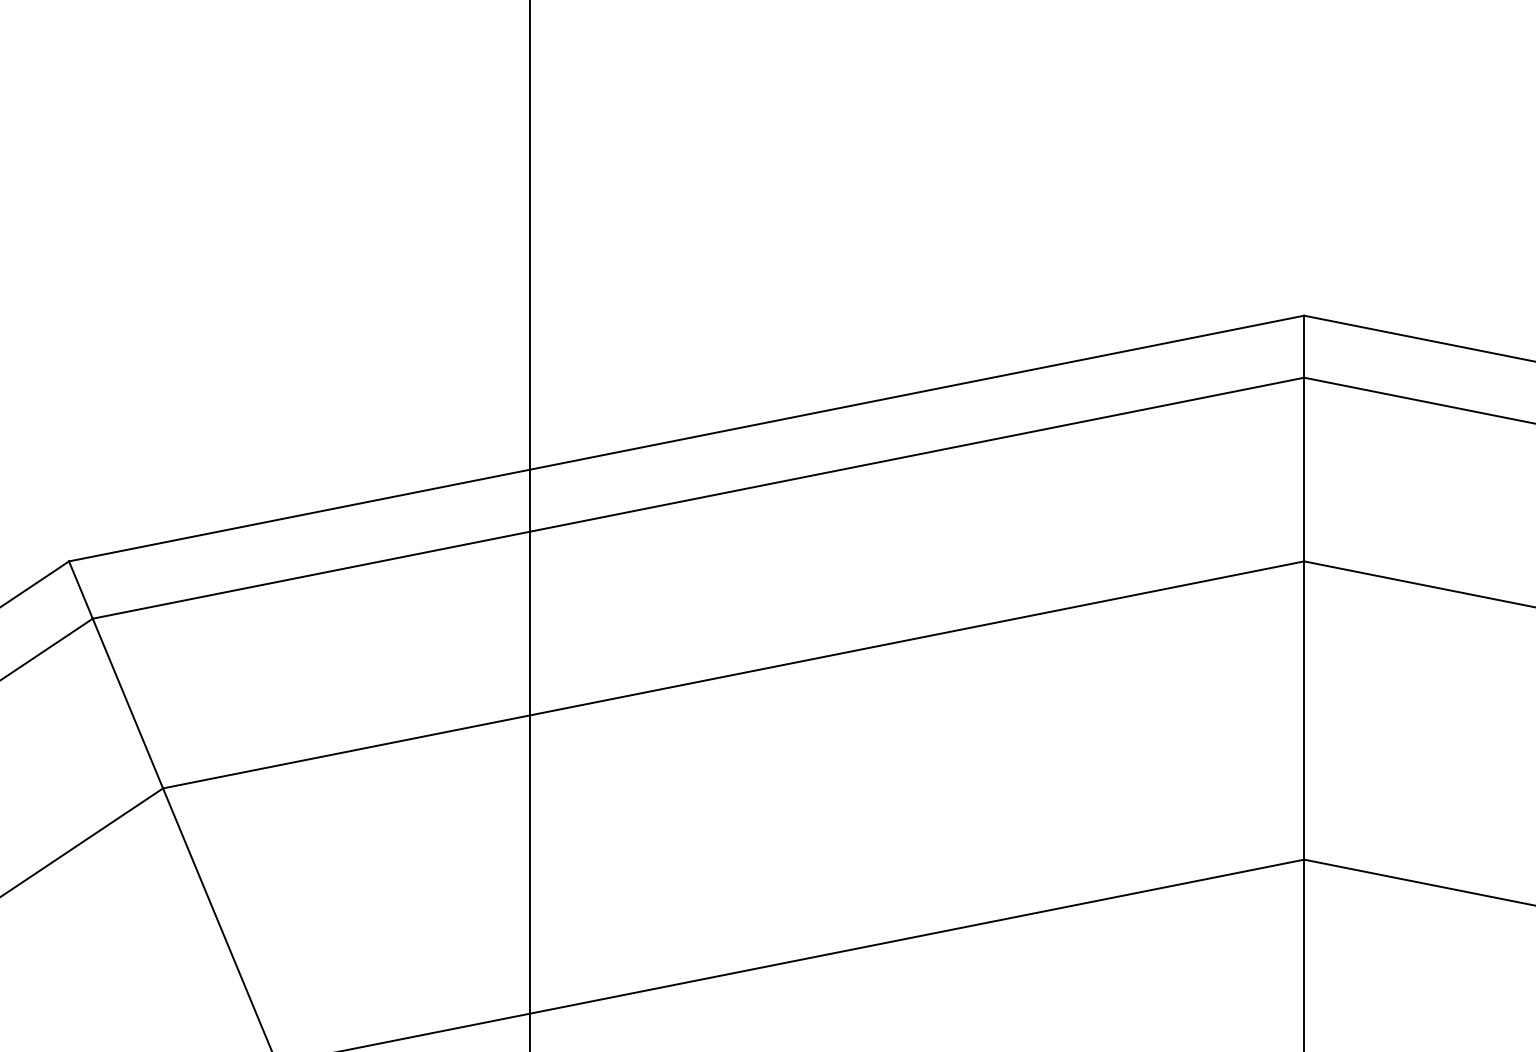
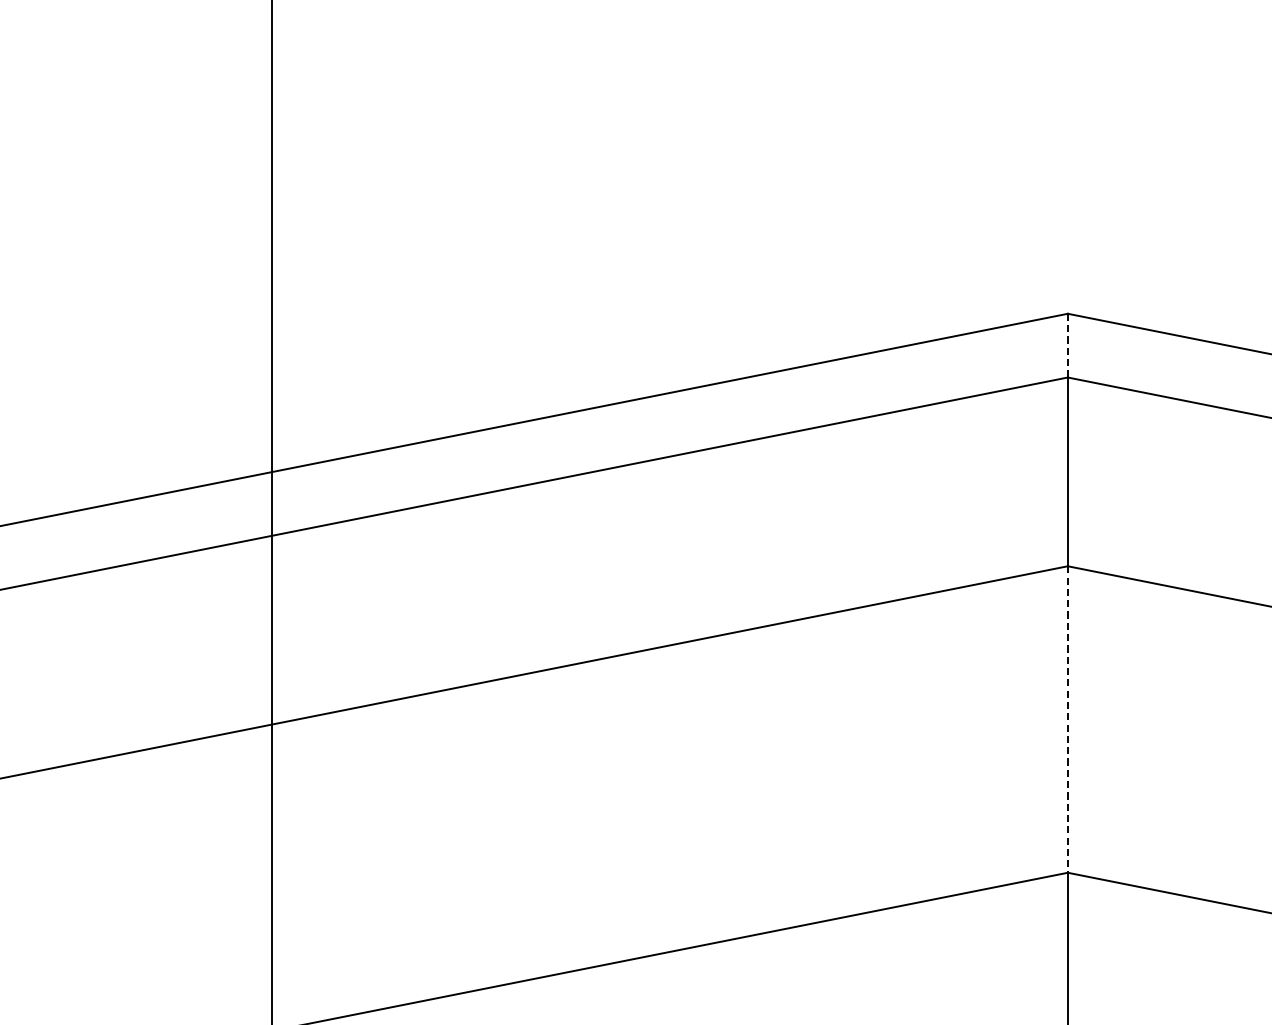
line: (1304, 347) -> (1068, 346), solid -> dashed
line: (1304, 711) -> (1068, 720), solid -> dashed

